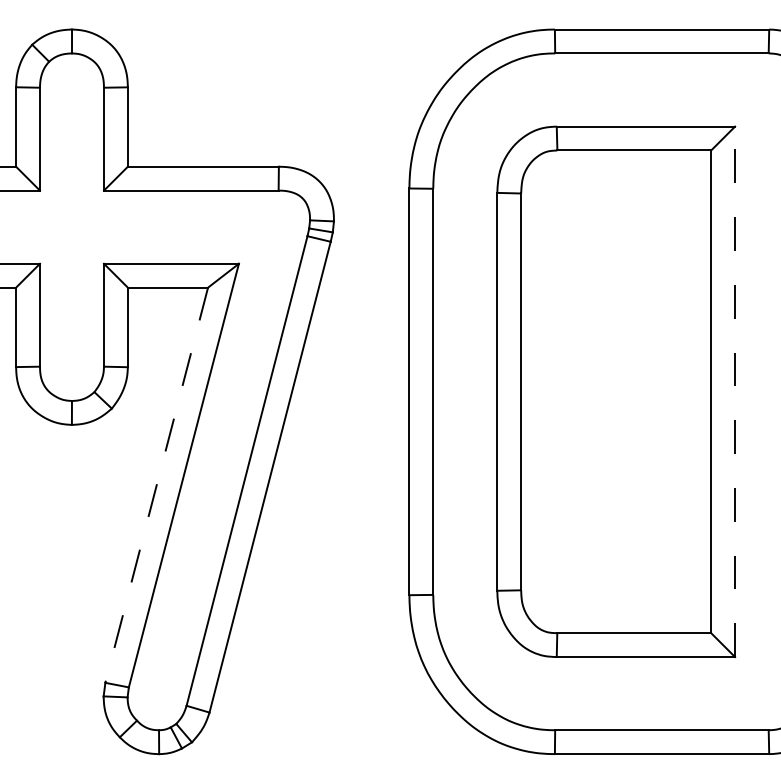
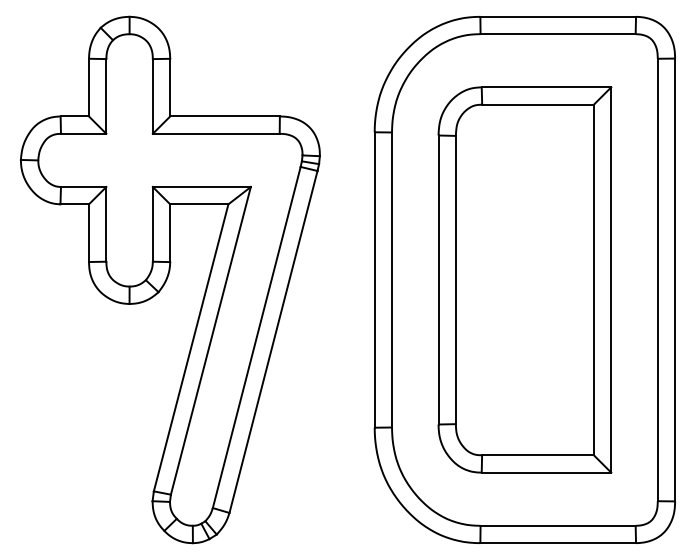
line: (735, 392) -> (611, 280), dashed -> solid
line: (157, 486) -> (191, 348), dashed -> solid

